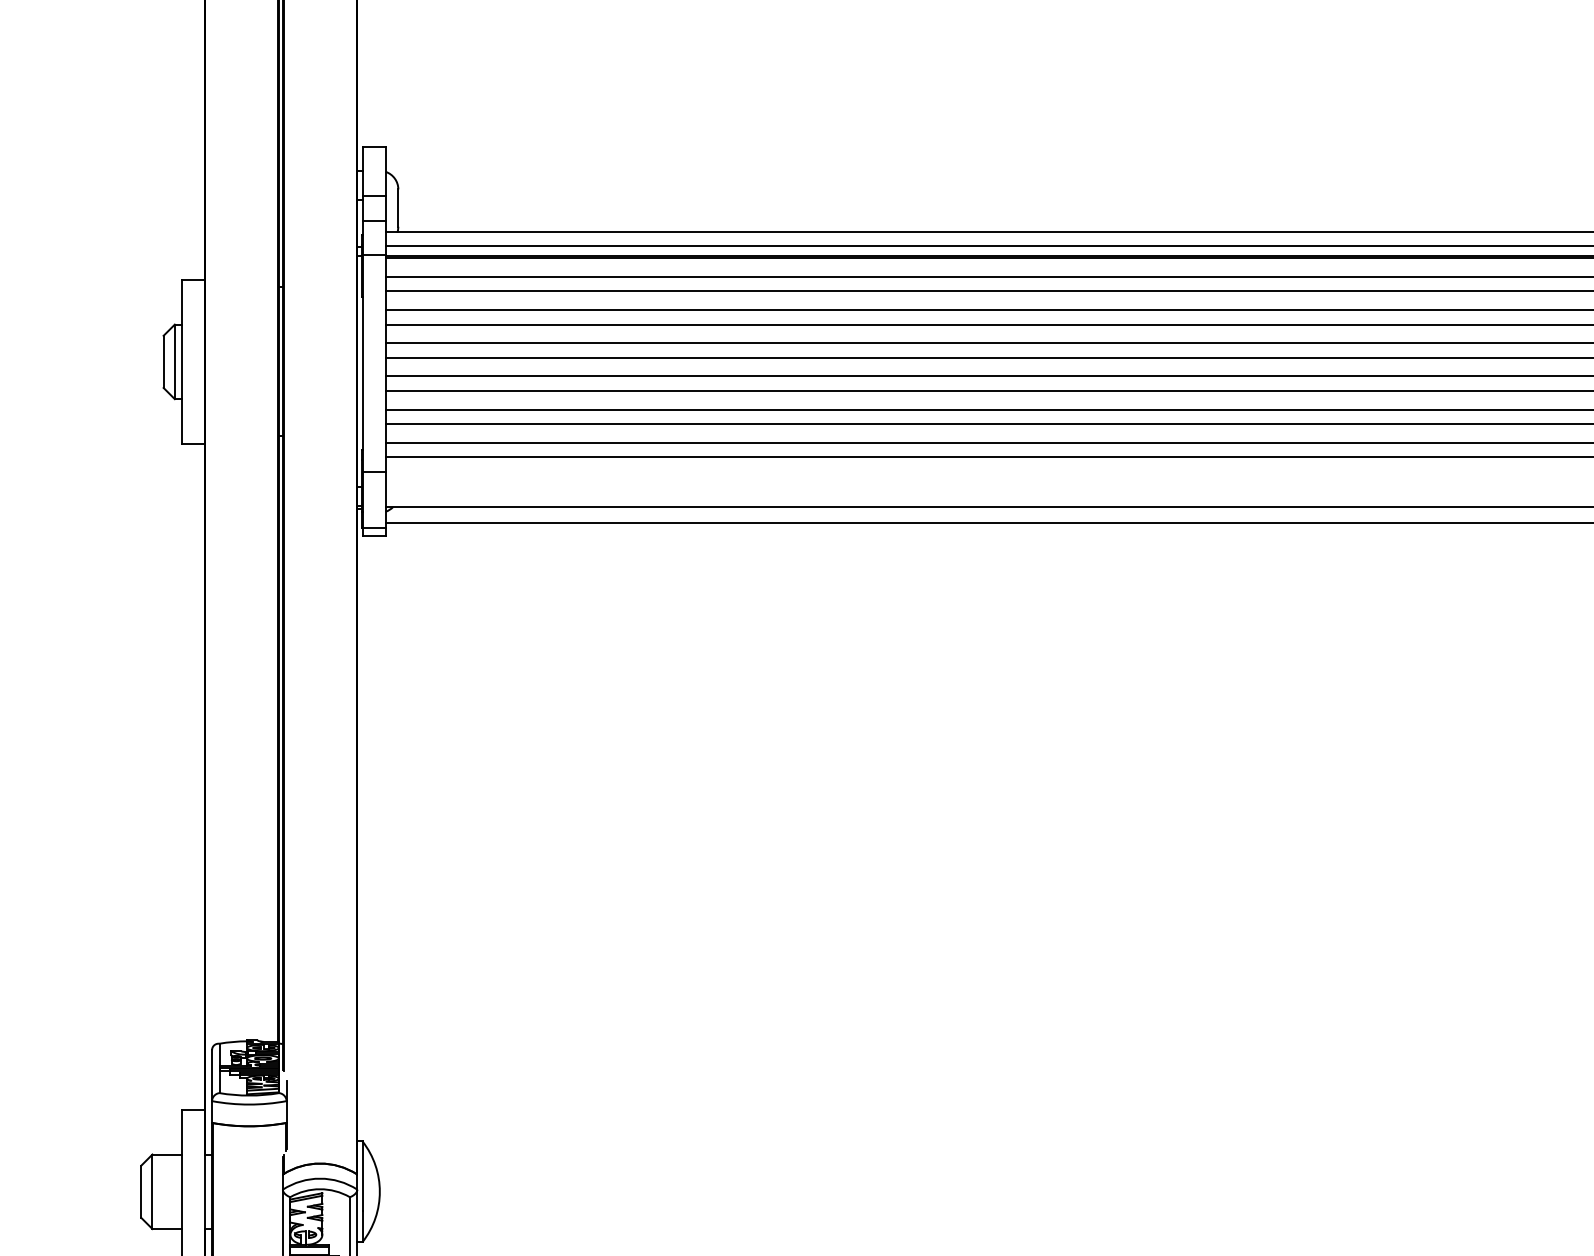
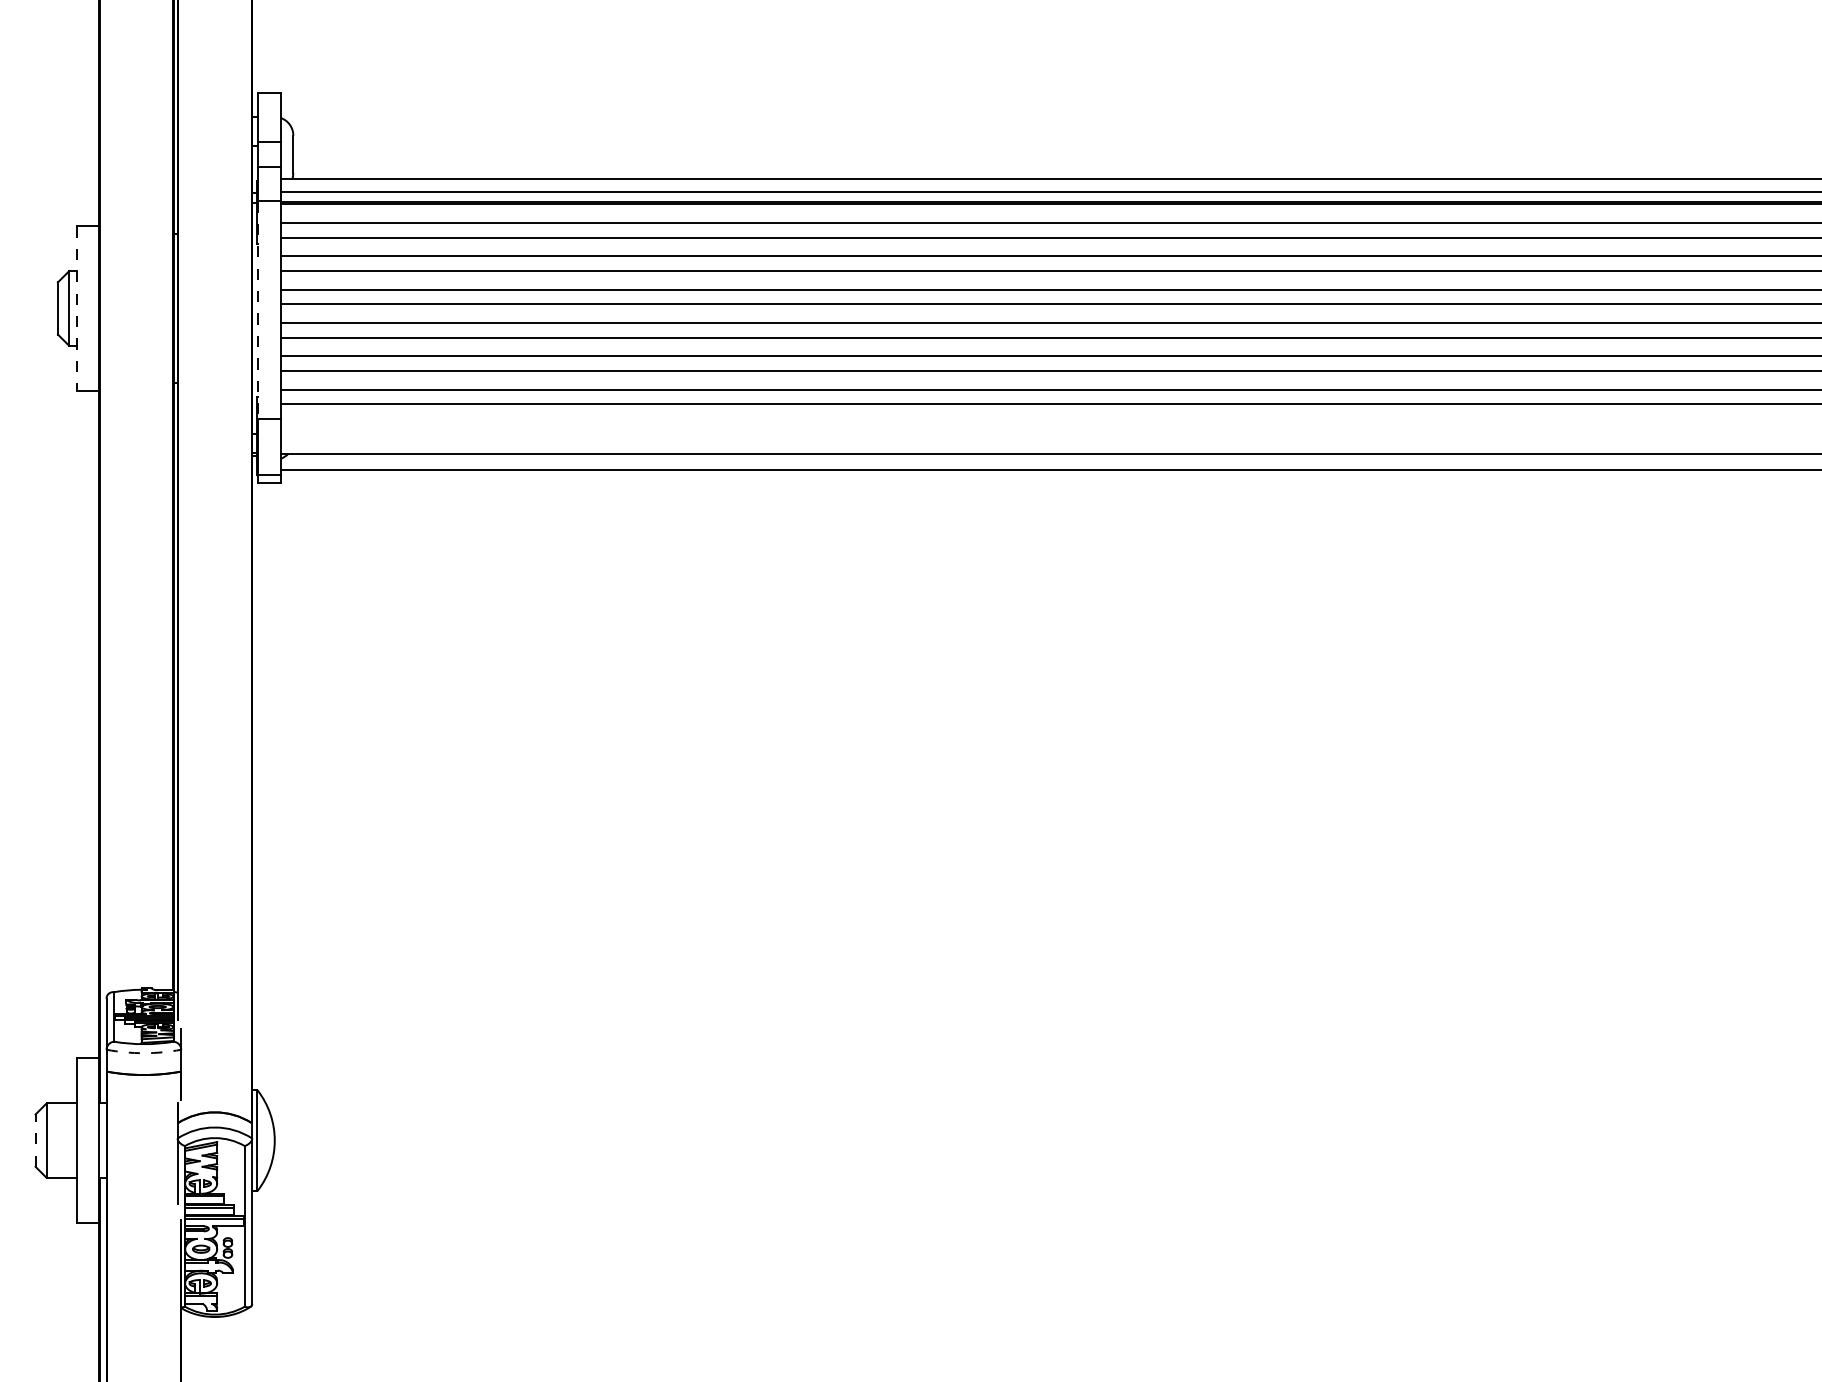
line: (182, 361) -> (76, 308), solid -> dashed
line: (363, 363) -> (258, 310), solid -> dashed
arc: (248, 1104) -> (143, 1053), solid -> dashed
line: (141, 1191) -> (35, 1140), solid -> dashed

